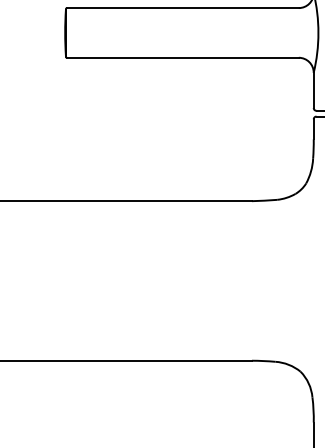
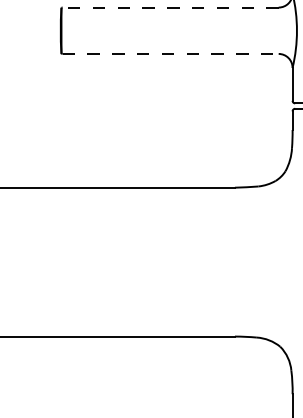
line: (183, 8) -> (171, 7), solid -> dashed
line: (183, 57) -> (171, 53), solid -> dashed

